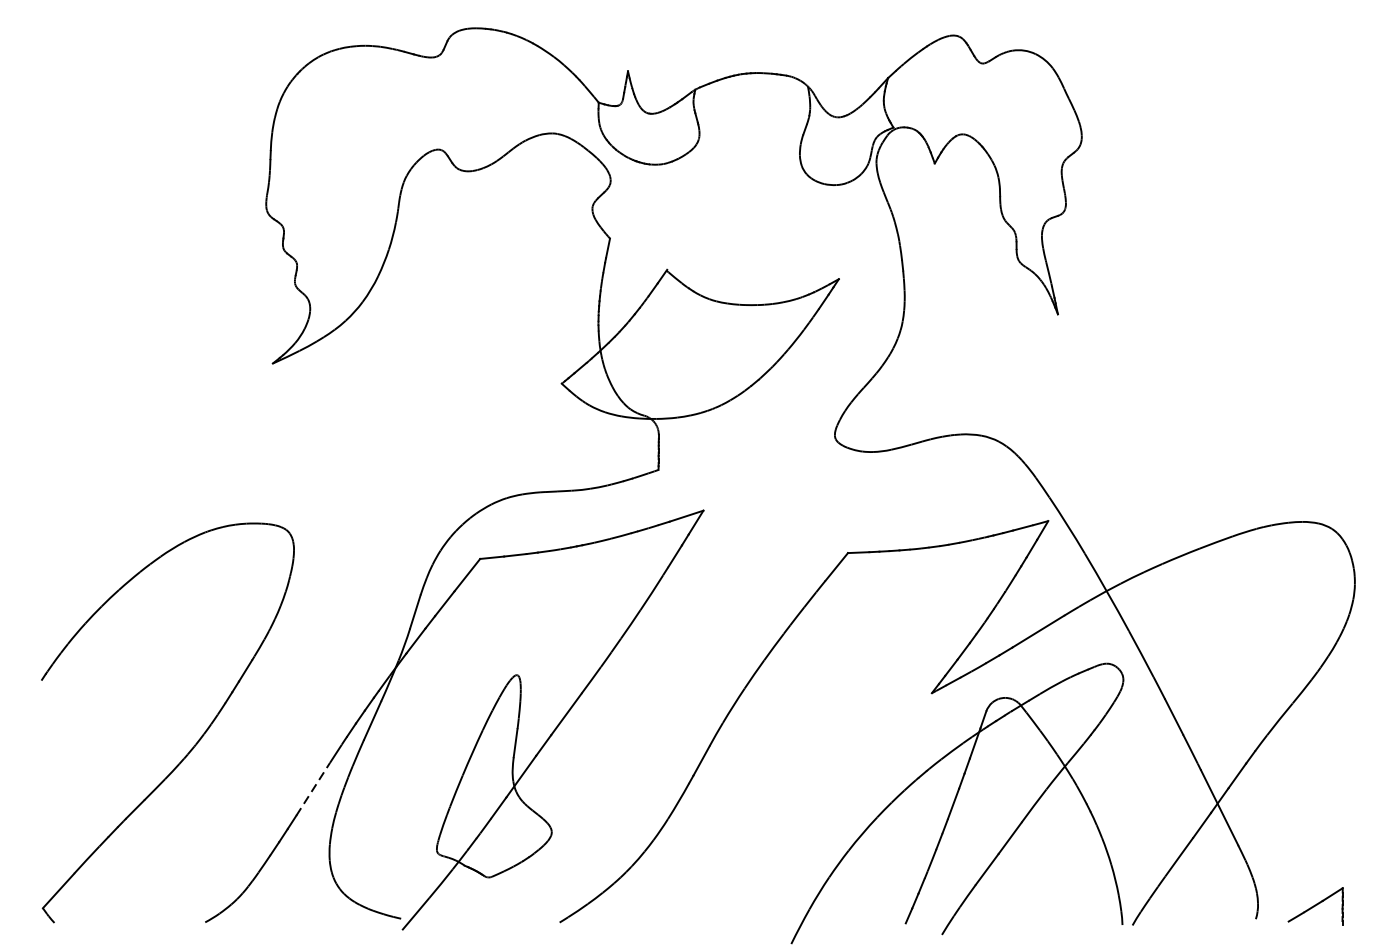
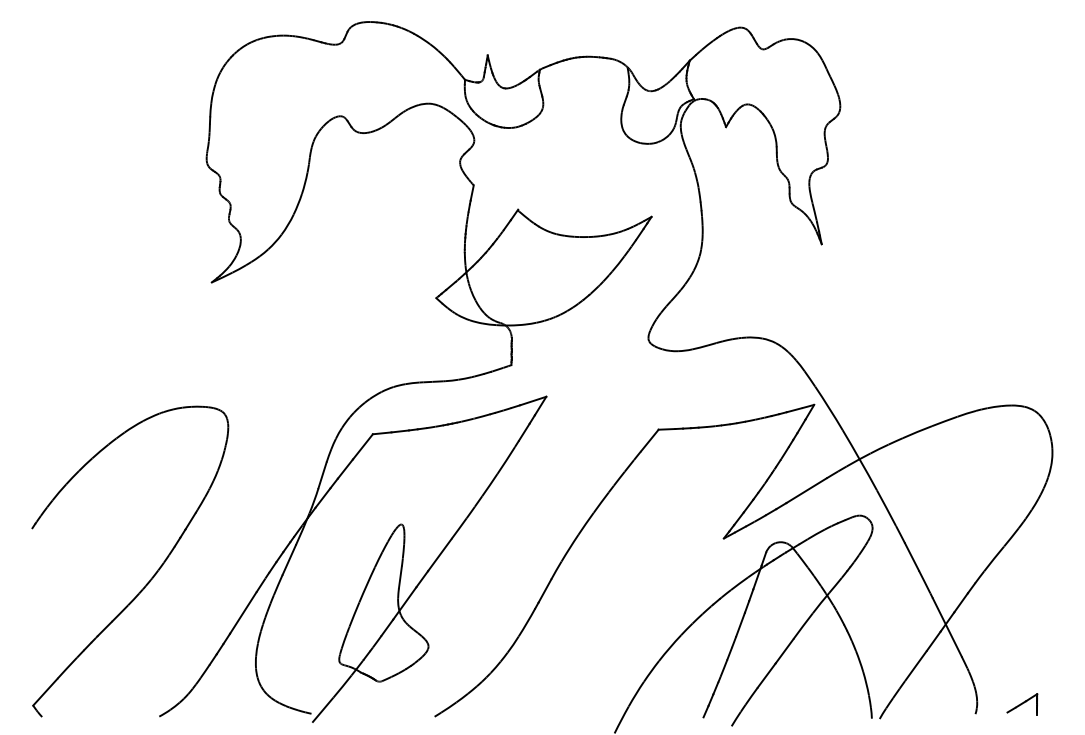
line: (313, 788) -> (243, 612), dashed -> solid
part: (1316, 906) -> (1022, 704), size x0.71

